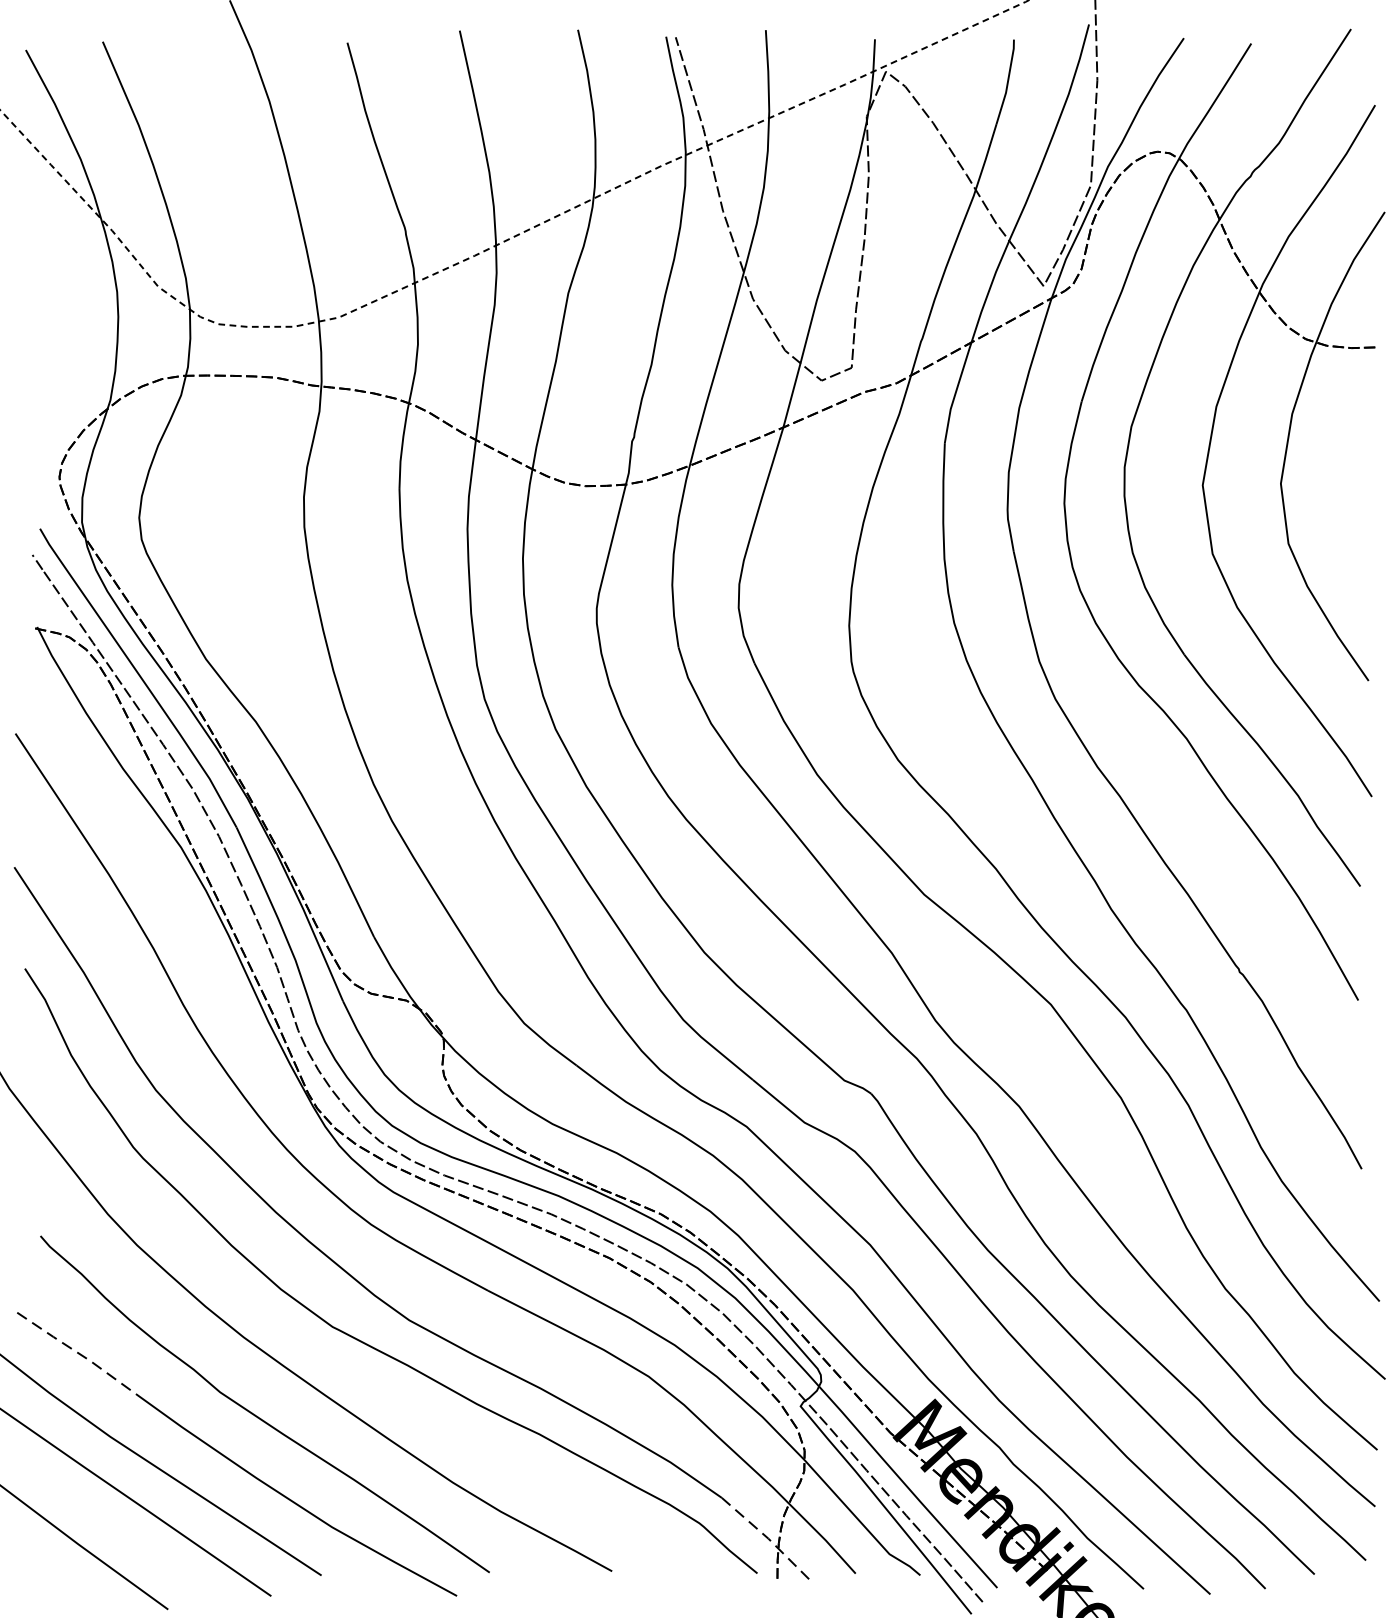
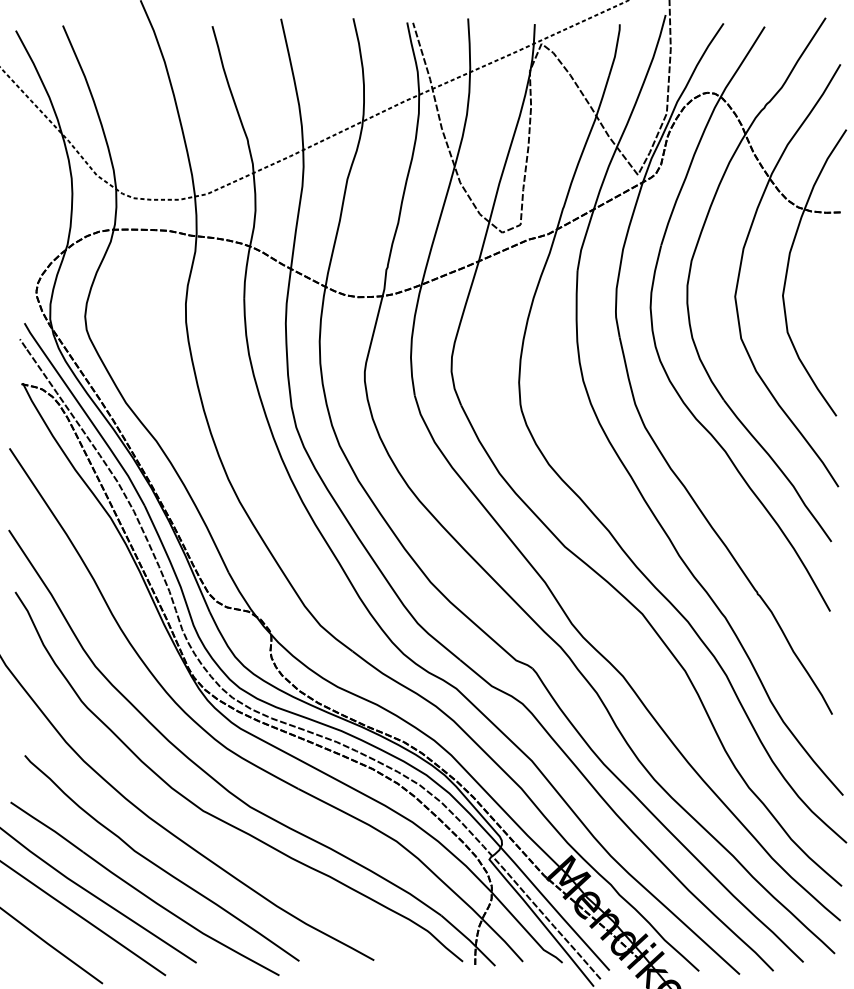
line: (77, 1352) -> (47, 826), dashed -> solid
line: (768, 1538) -> (469, 940), dashed -> solid

